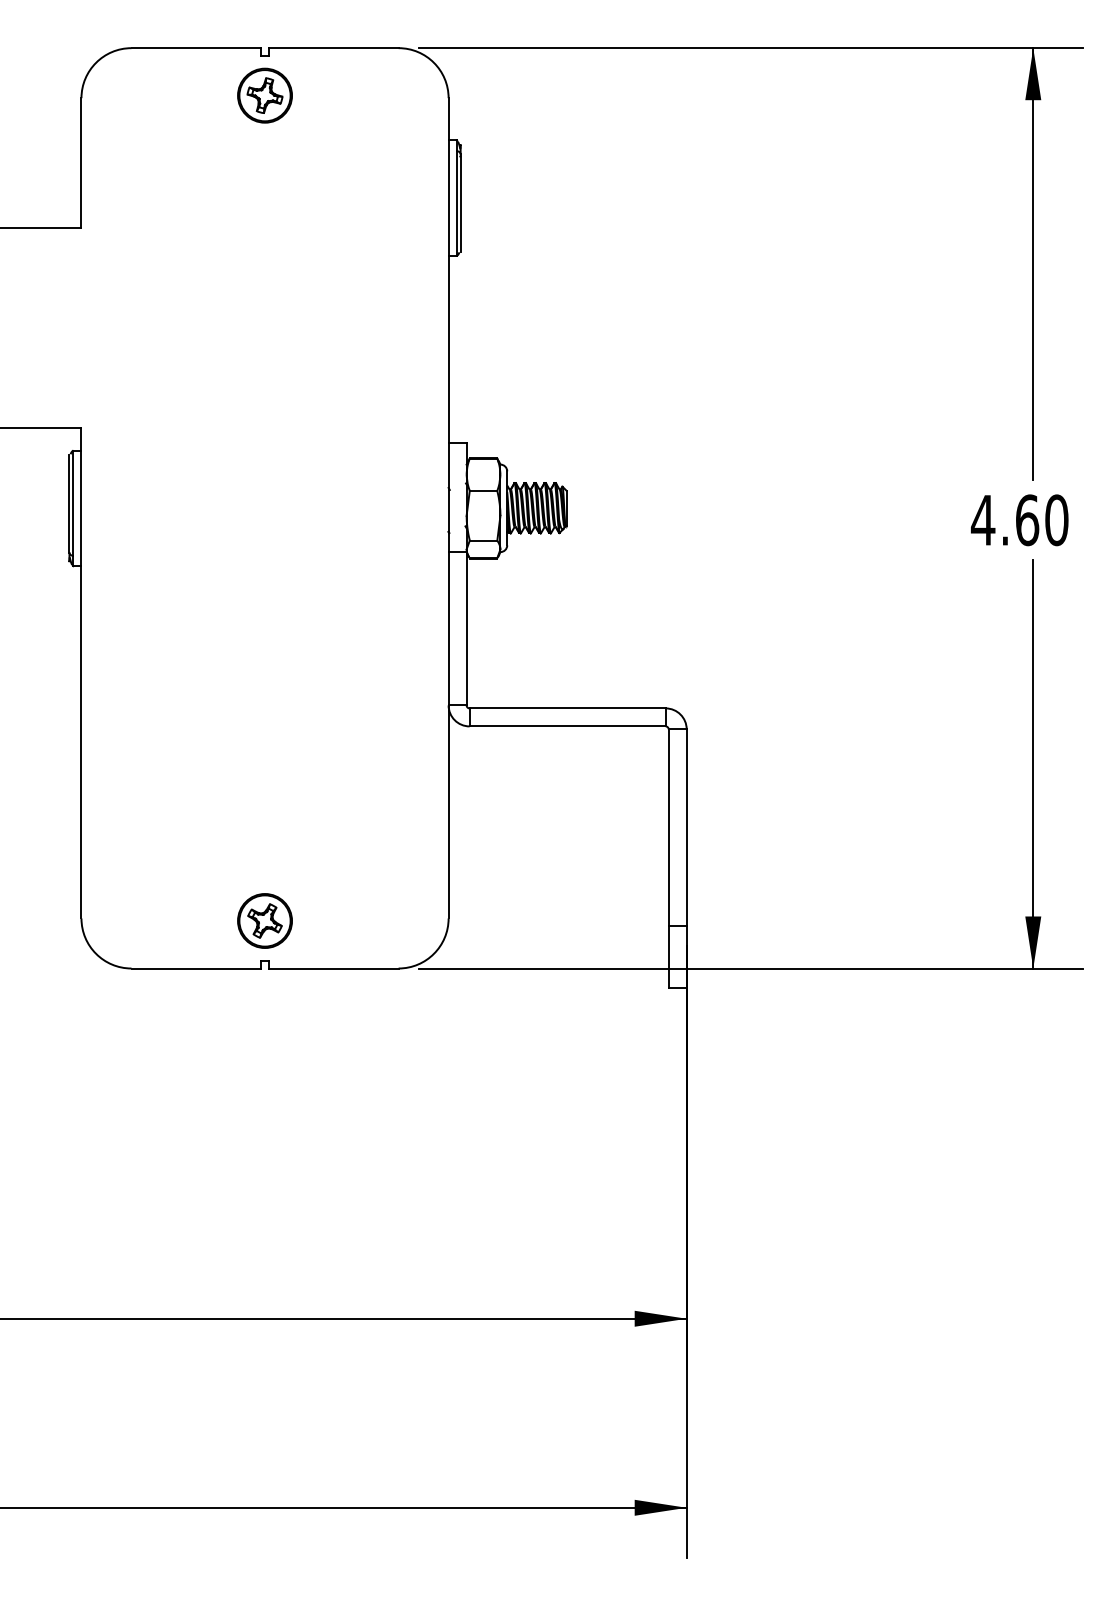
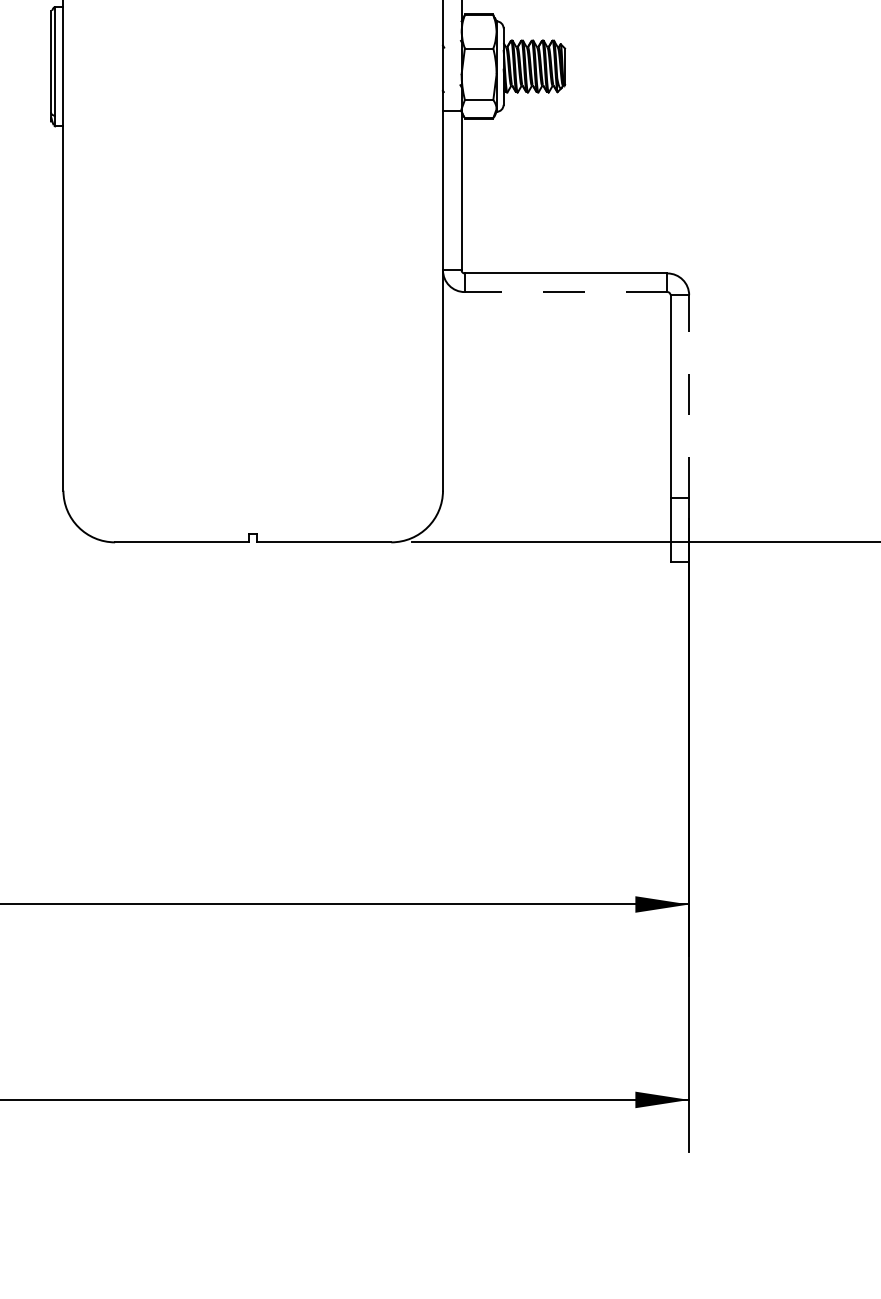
line: (567, 726) -> (565, 292), solid -> dashed
line: (686, 826) -> (688, 395), solid -> dashed
part: (264, 920) -> (252, 492), removed

